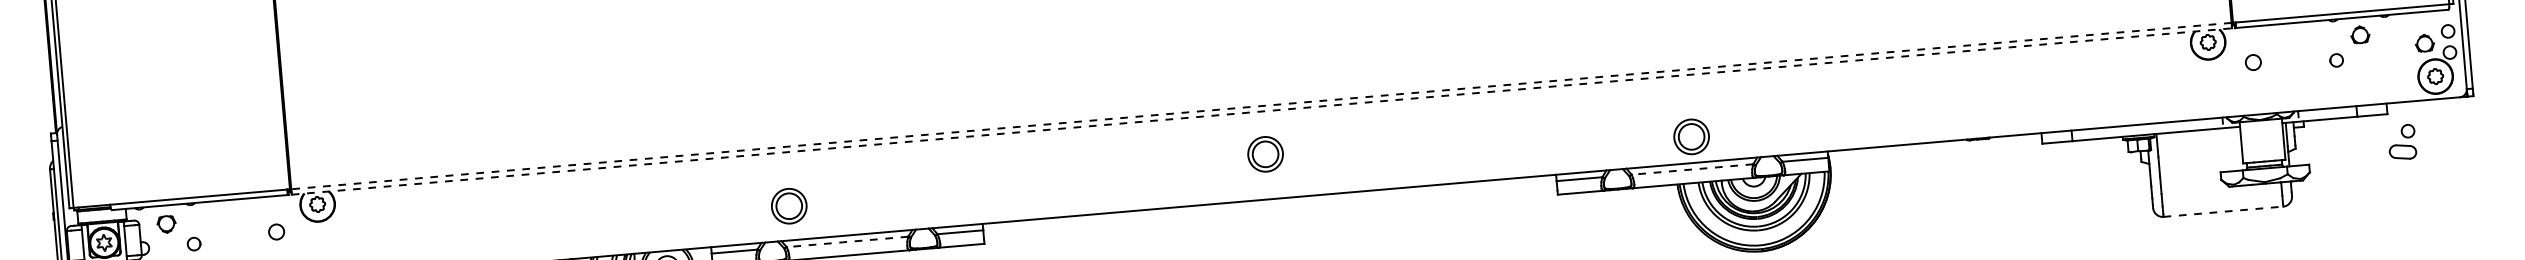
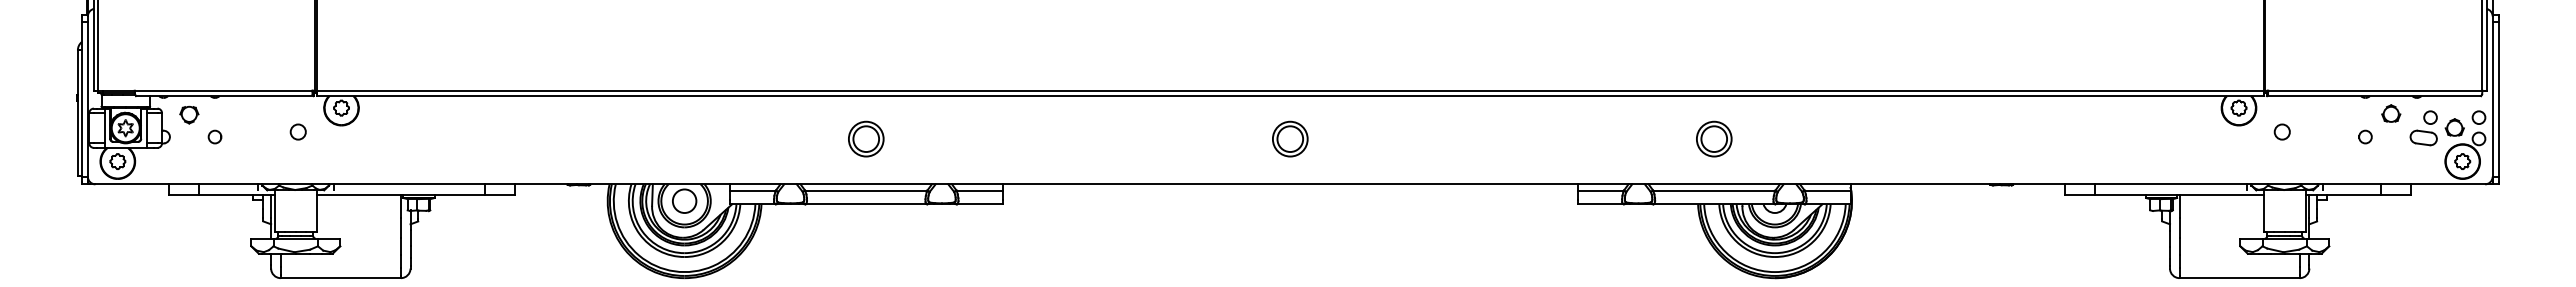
line: (1261, 105) -> (1290, 90), dashed -> solid
line: (1262, 111) -> (1290, 96), dashed -> solid
part: (1691, 136) -> (1714, 138), moved
part: (2401, 142) -> (2423, 128), moved
line: (1691, 169) -> (1713, 190), dashed -> solid
part: (789, 205) -> (866, 138), moved
line: (2224, 212) -> (2240, 278), dashed -> solid
line: (846, 241) -> (865, 190), dashed -> solid

